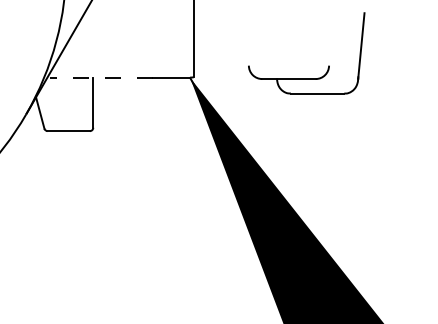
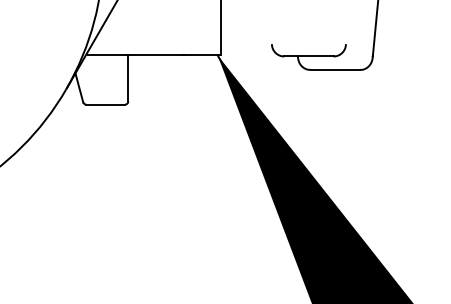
line: (102, 77) -> (136, 55), dashed -> solid

